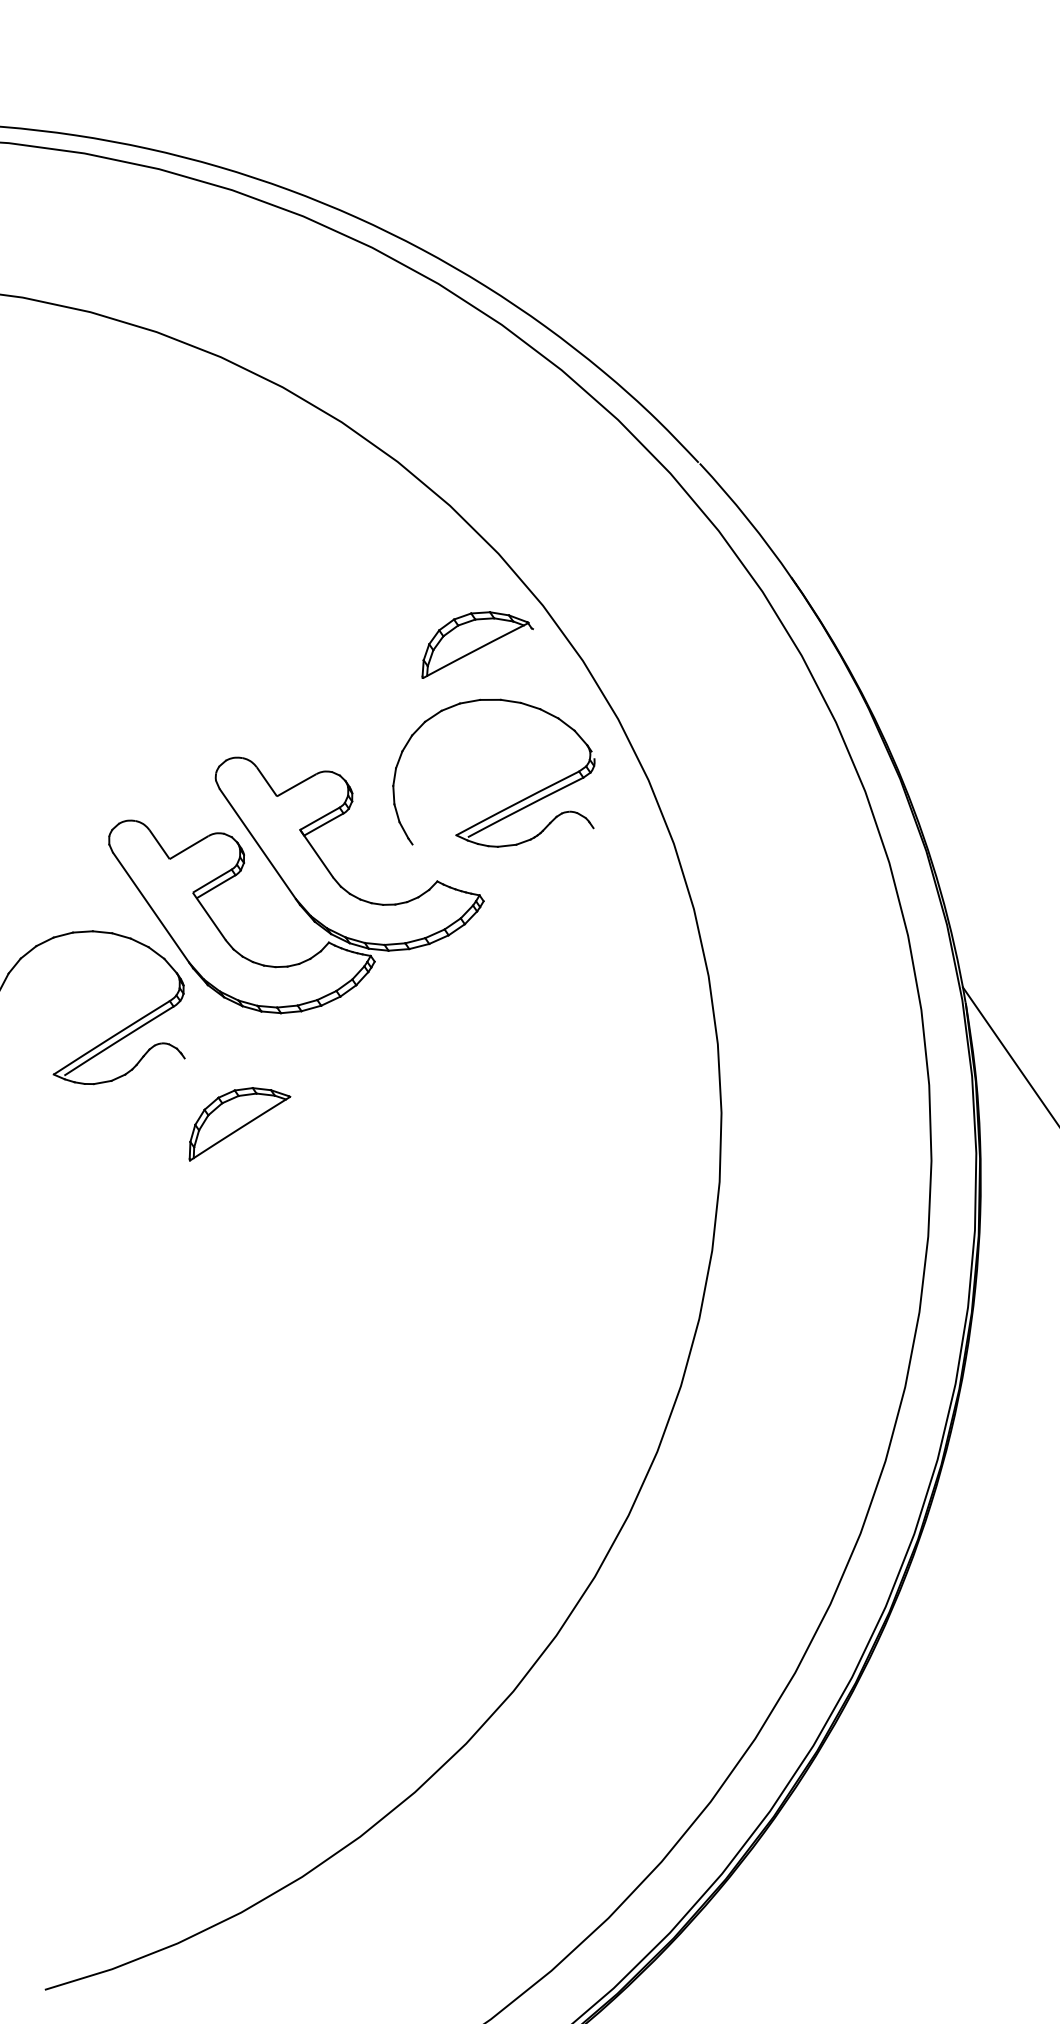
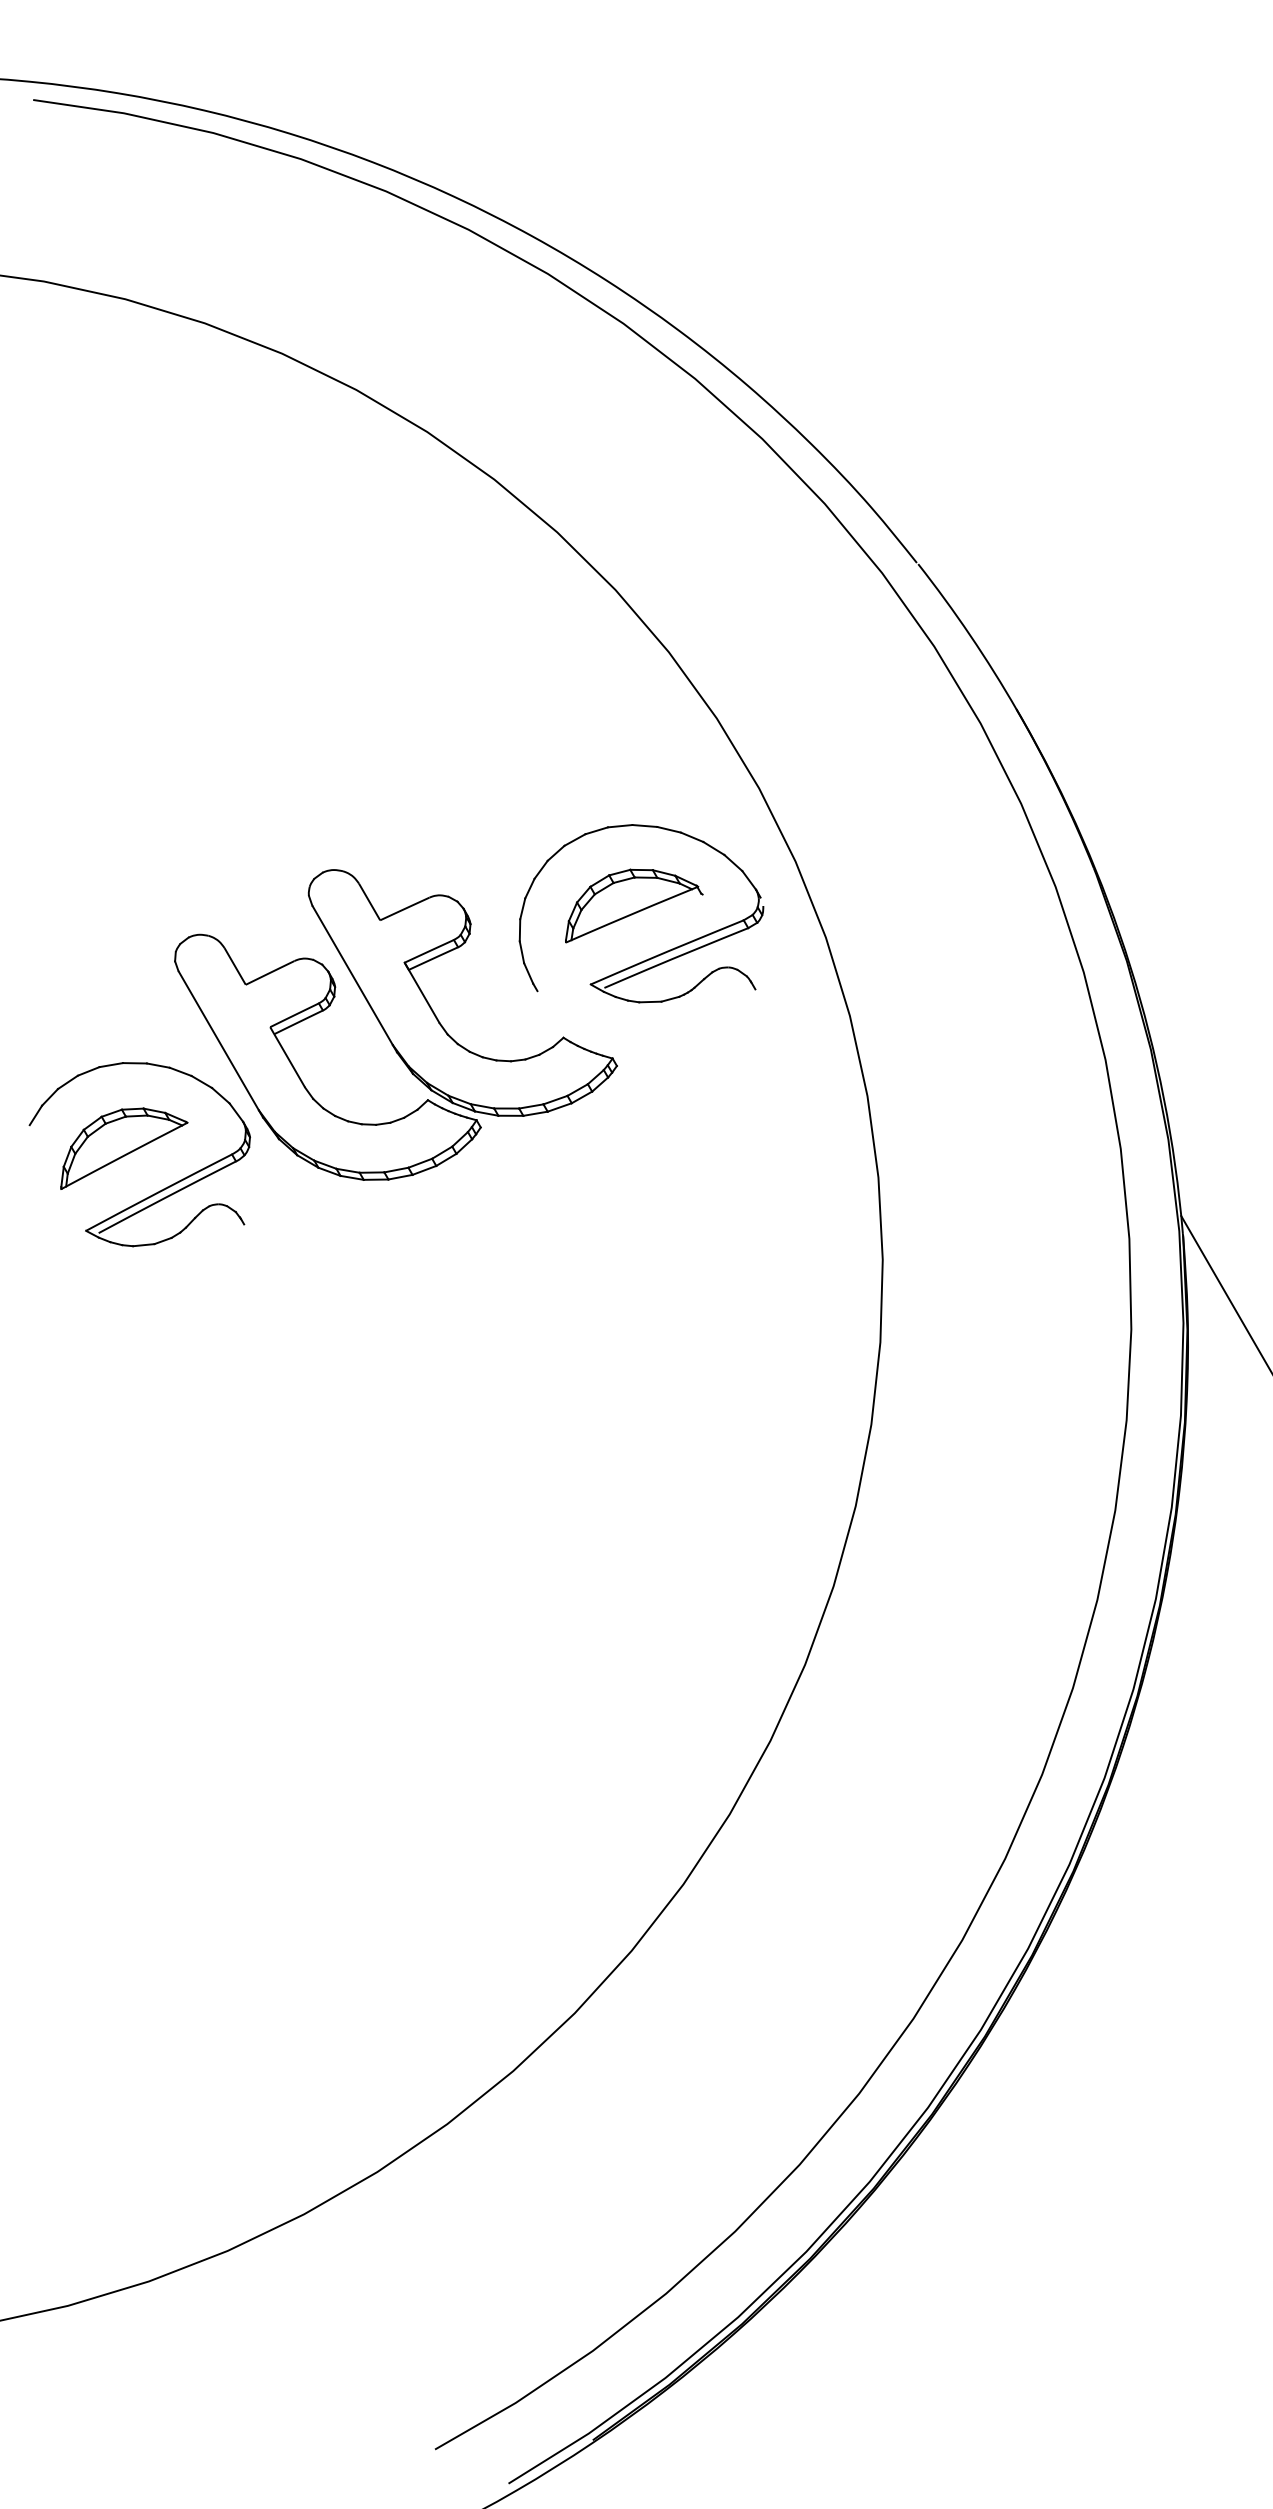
part: (477, 642) -> (634, 905), moved
part: (239, 1122) -> (124, 1148), moved

